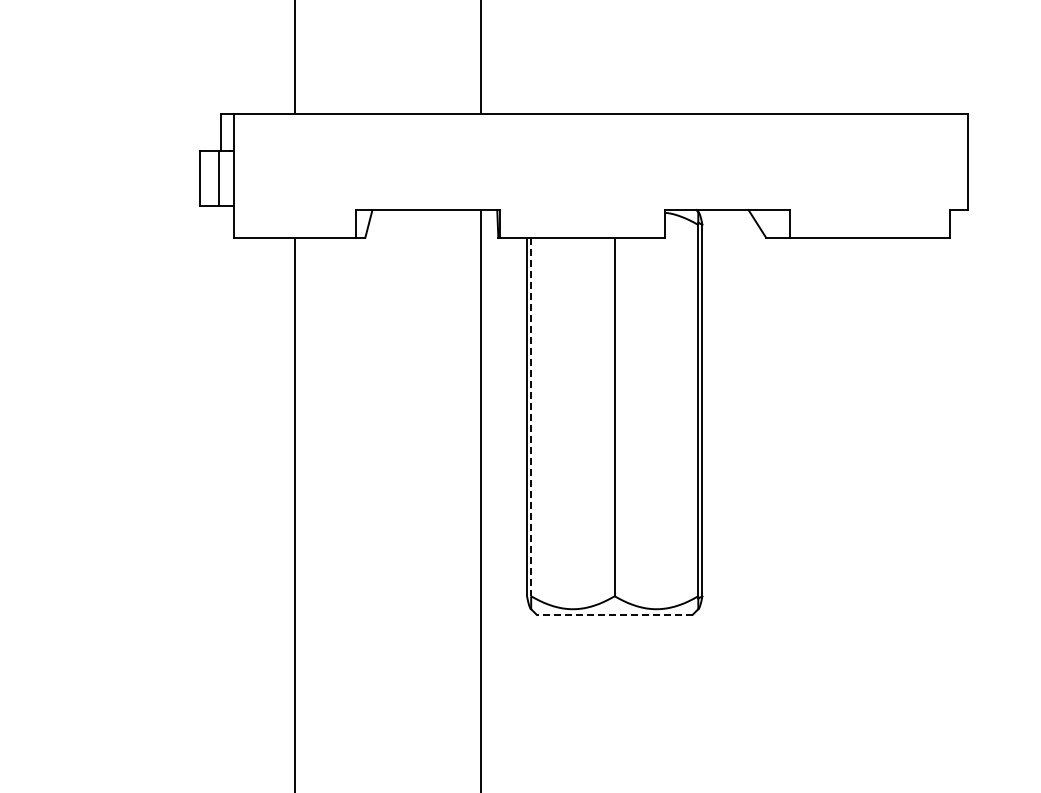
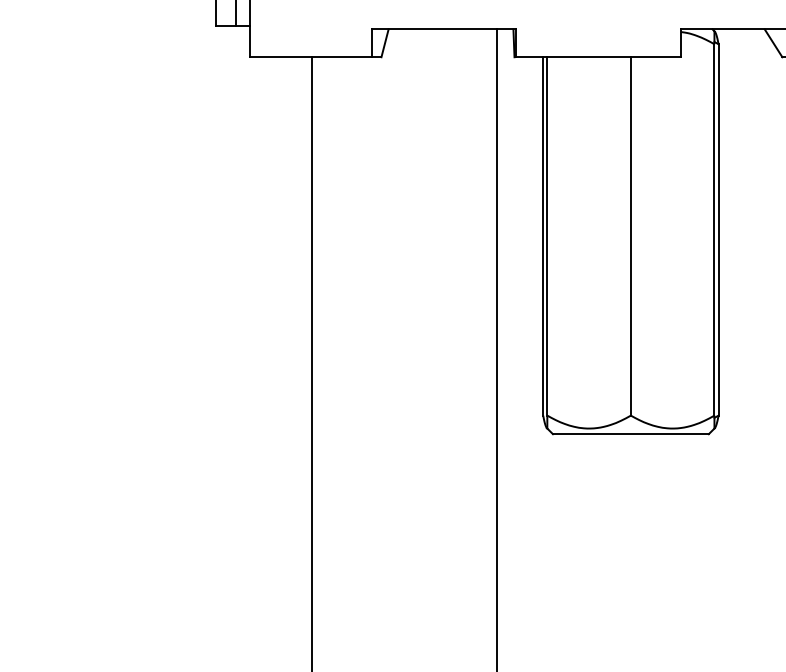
line: (531, 417) -> (547, 236), dashed -> solid
line: (614, 614) -> (630, 433), dashed -> solid

